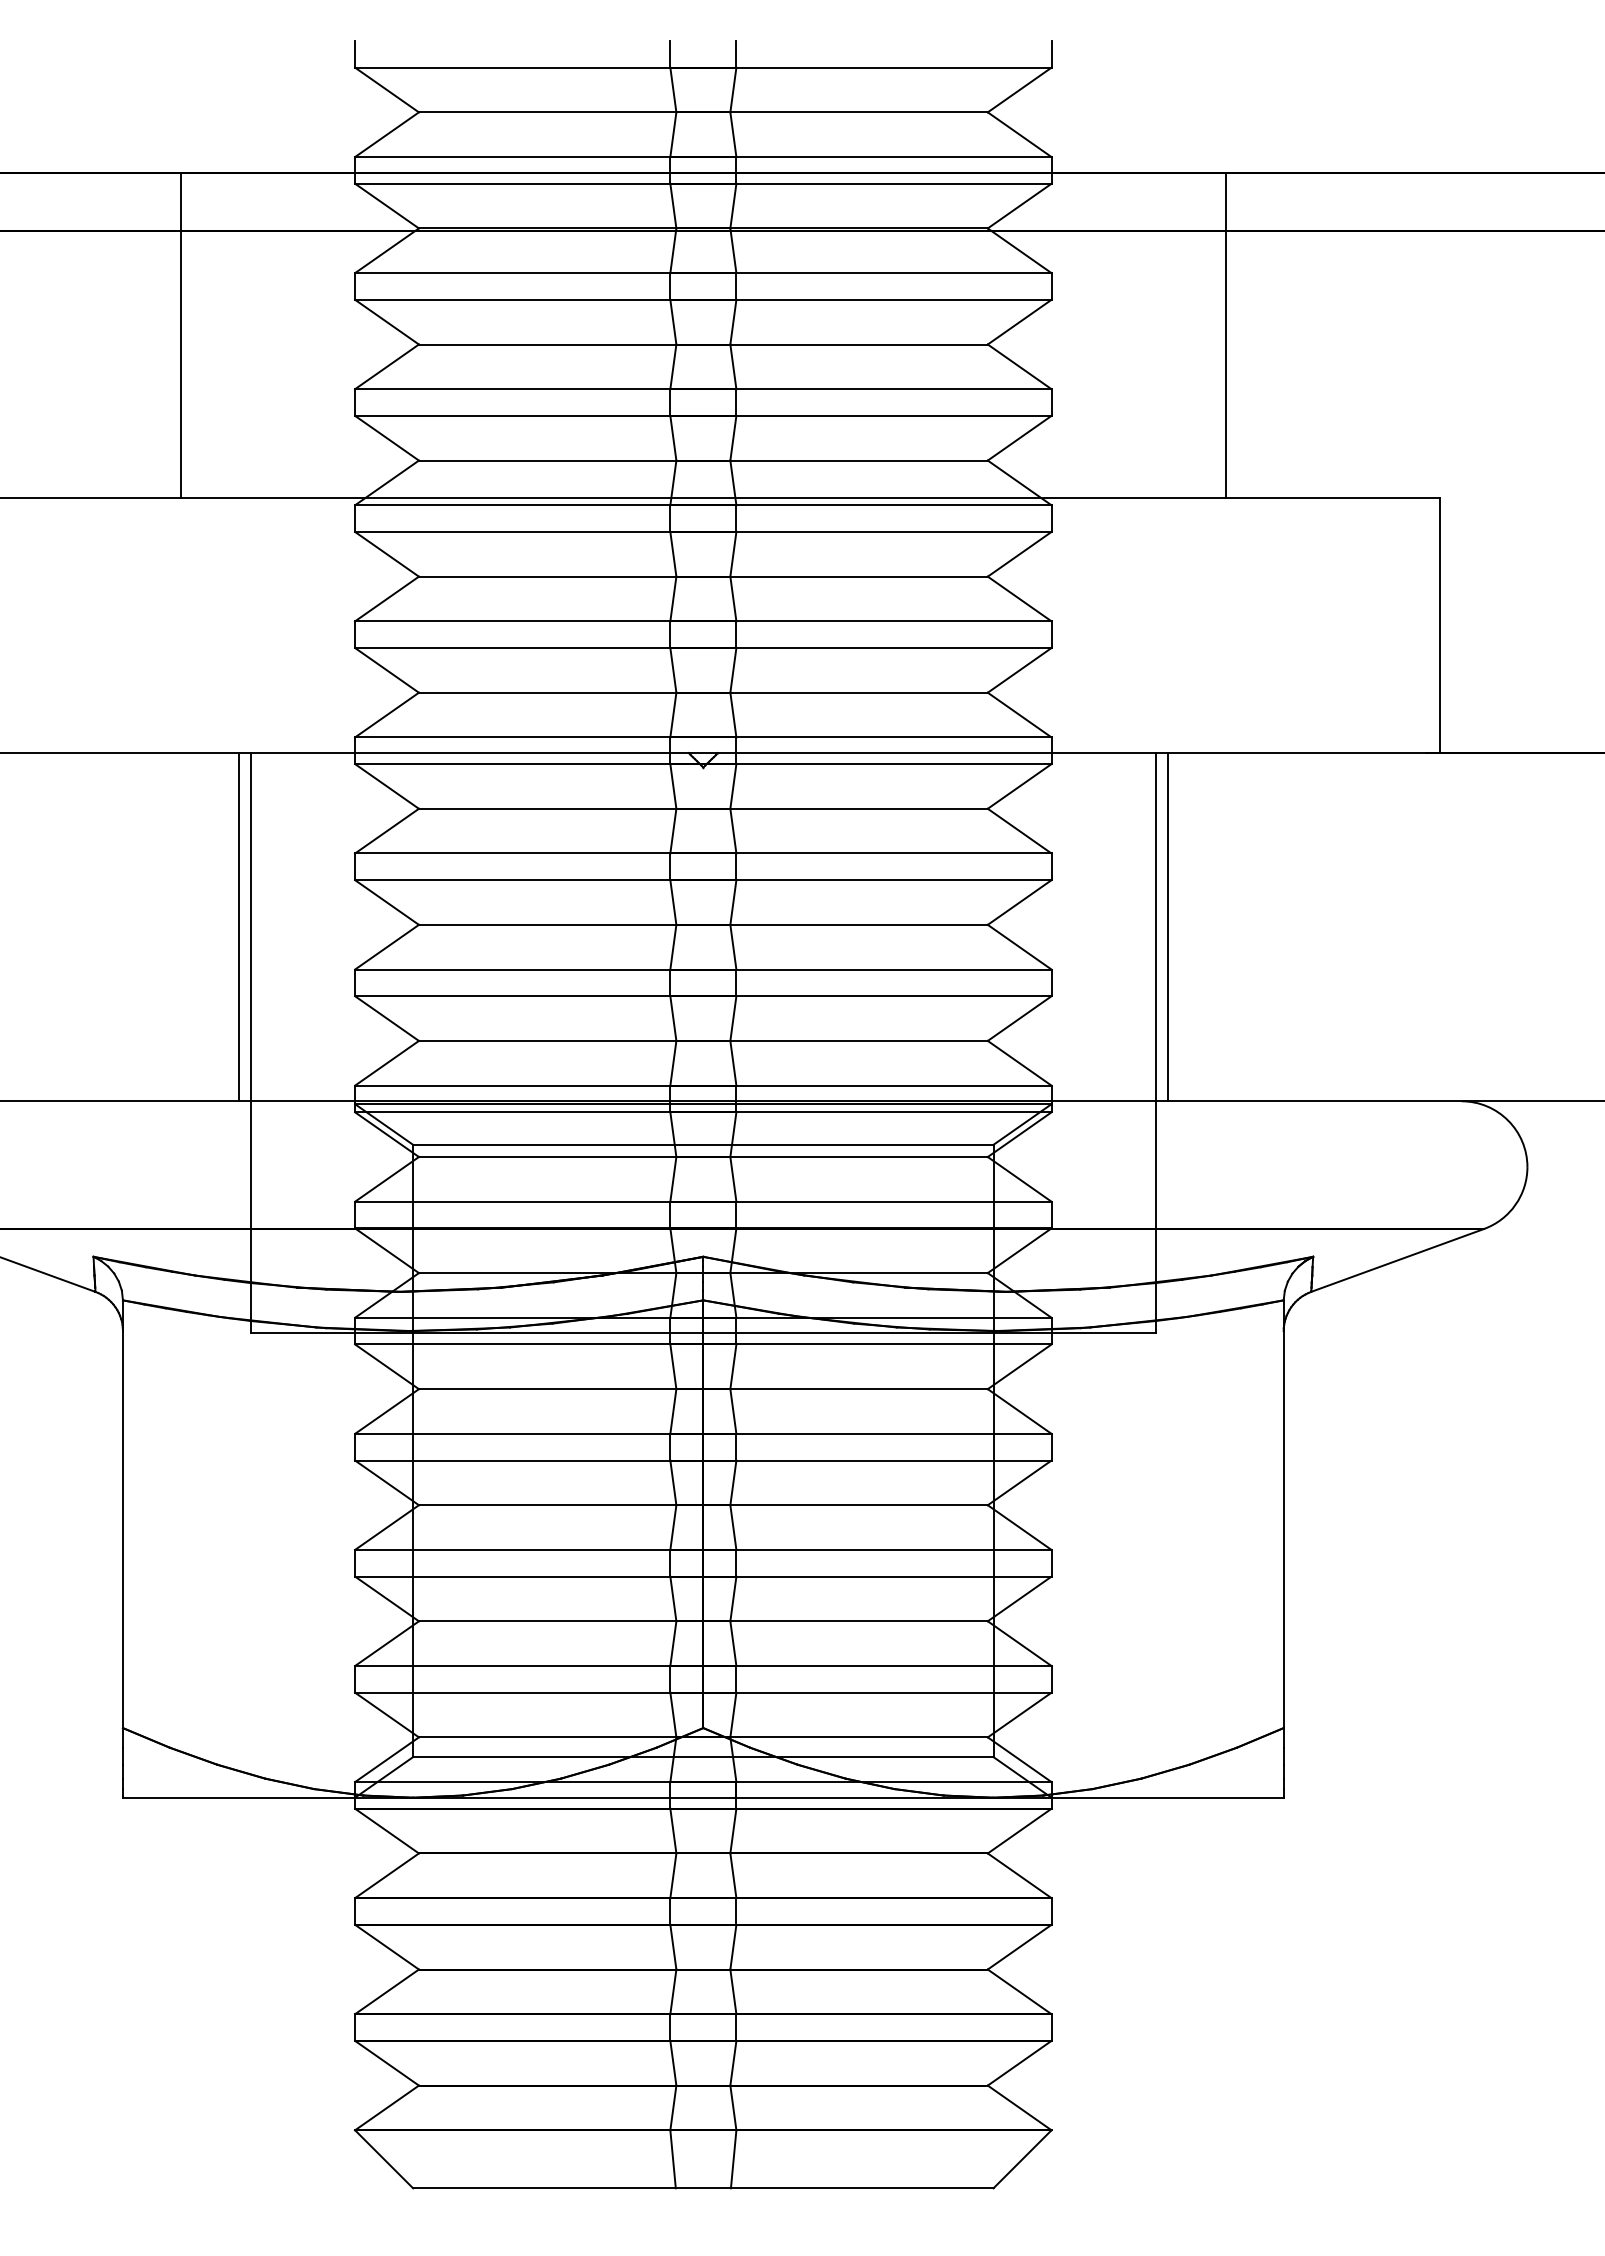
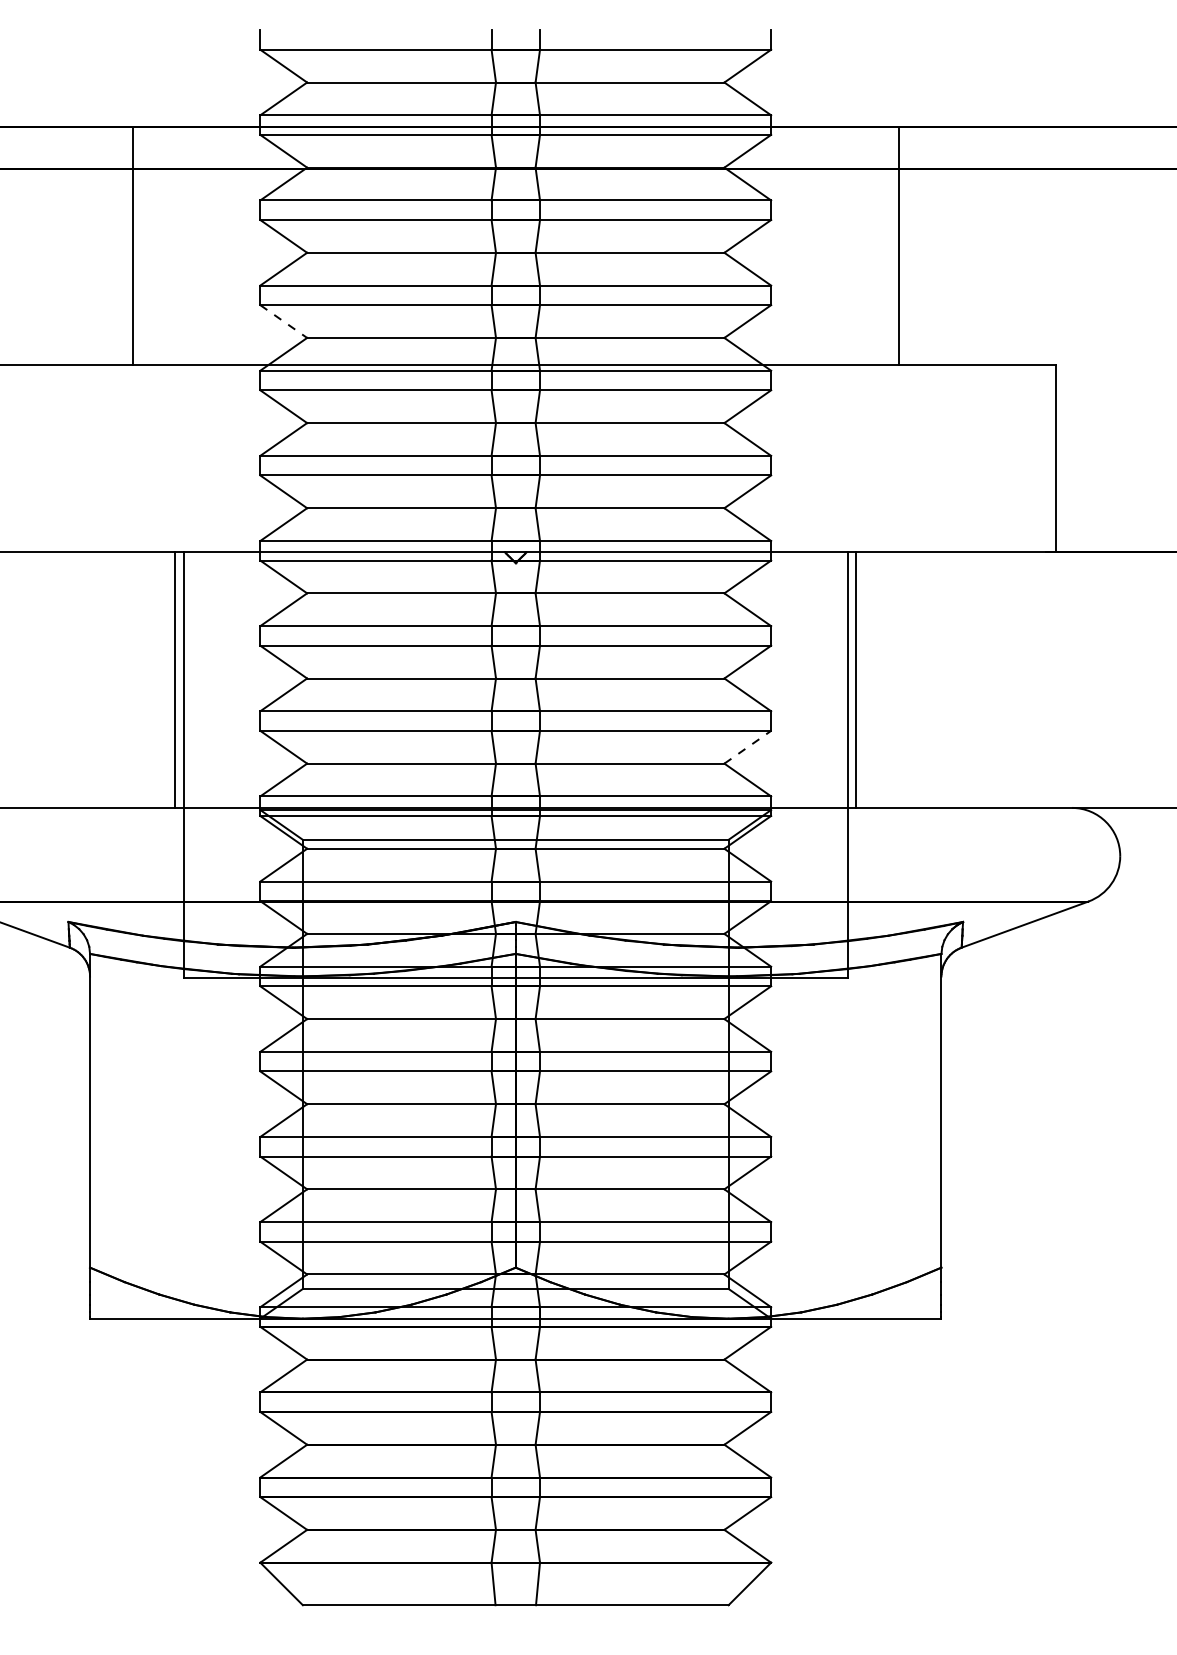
line: (387, 438) -> (284, 321), solid -> dashed
line: (1019, 1018) -> (747, 747), solid -> dashed

